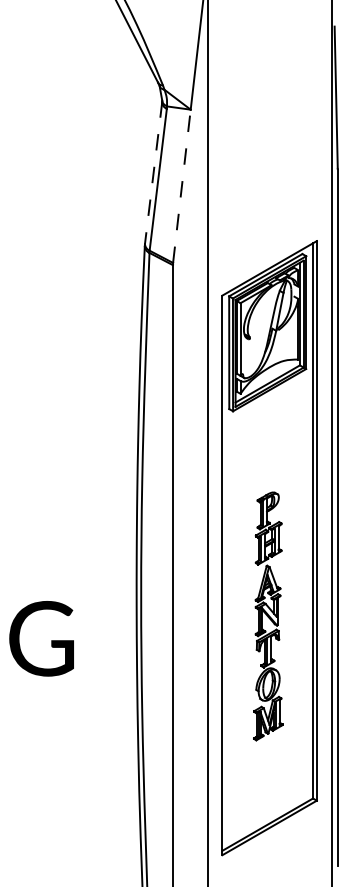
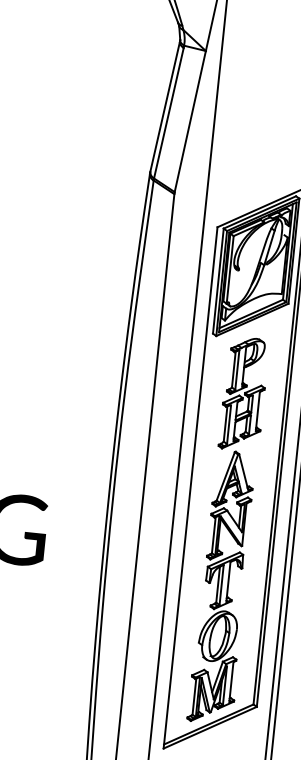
line: (153, 172) -> (165, 105), dashed -> solid
line: (181, 185) -> (189, 120), dashed -> solid
part: (268, 616) -> (229, 530), size x1.67

